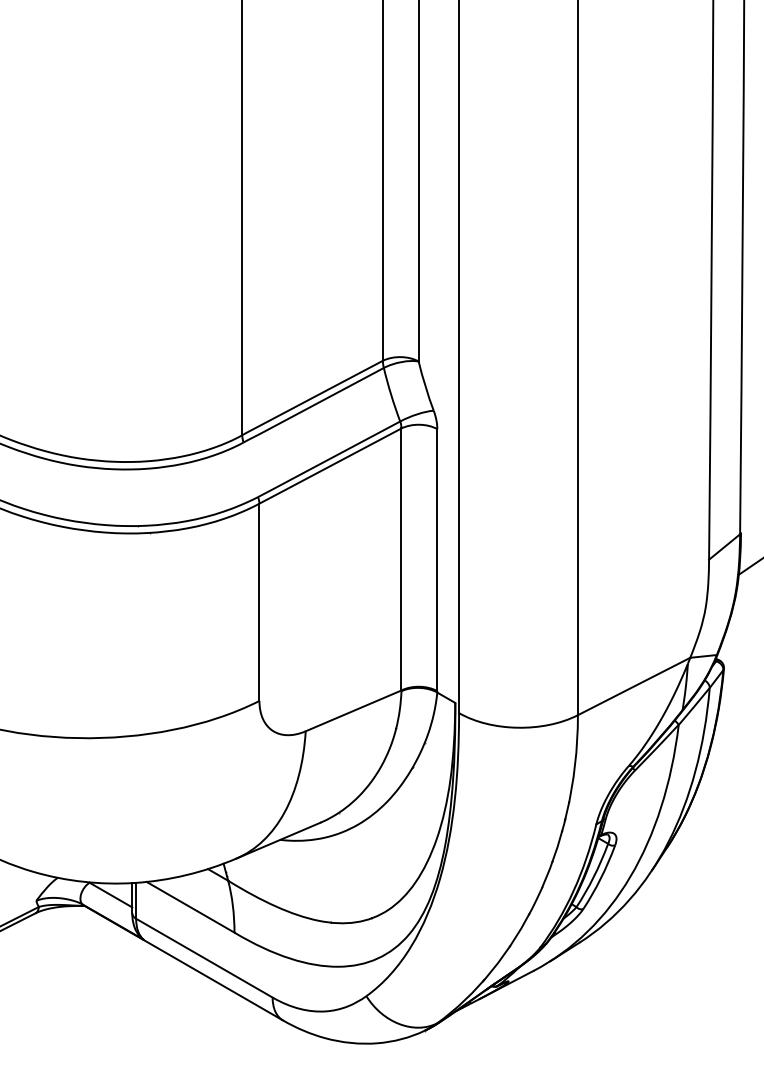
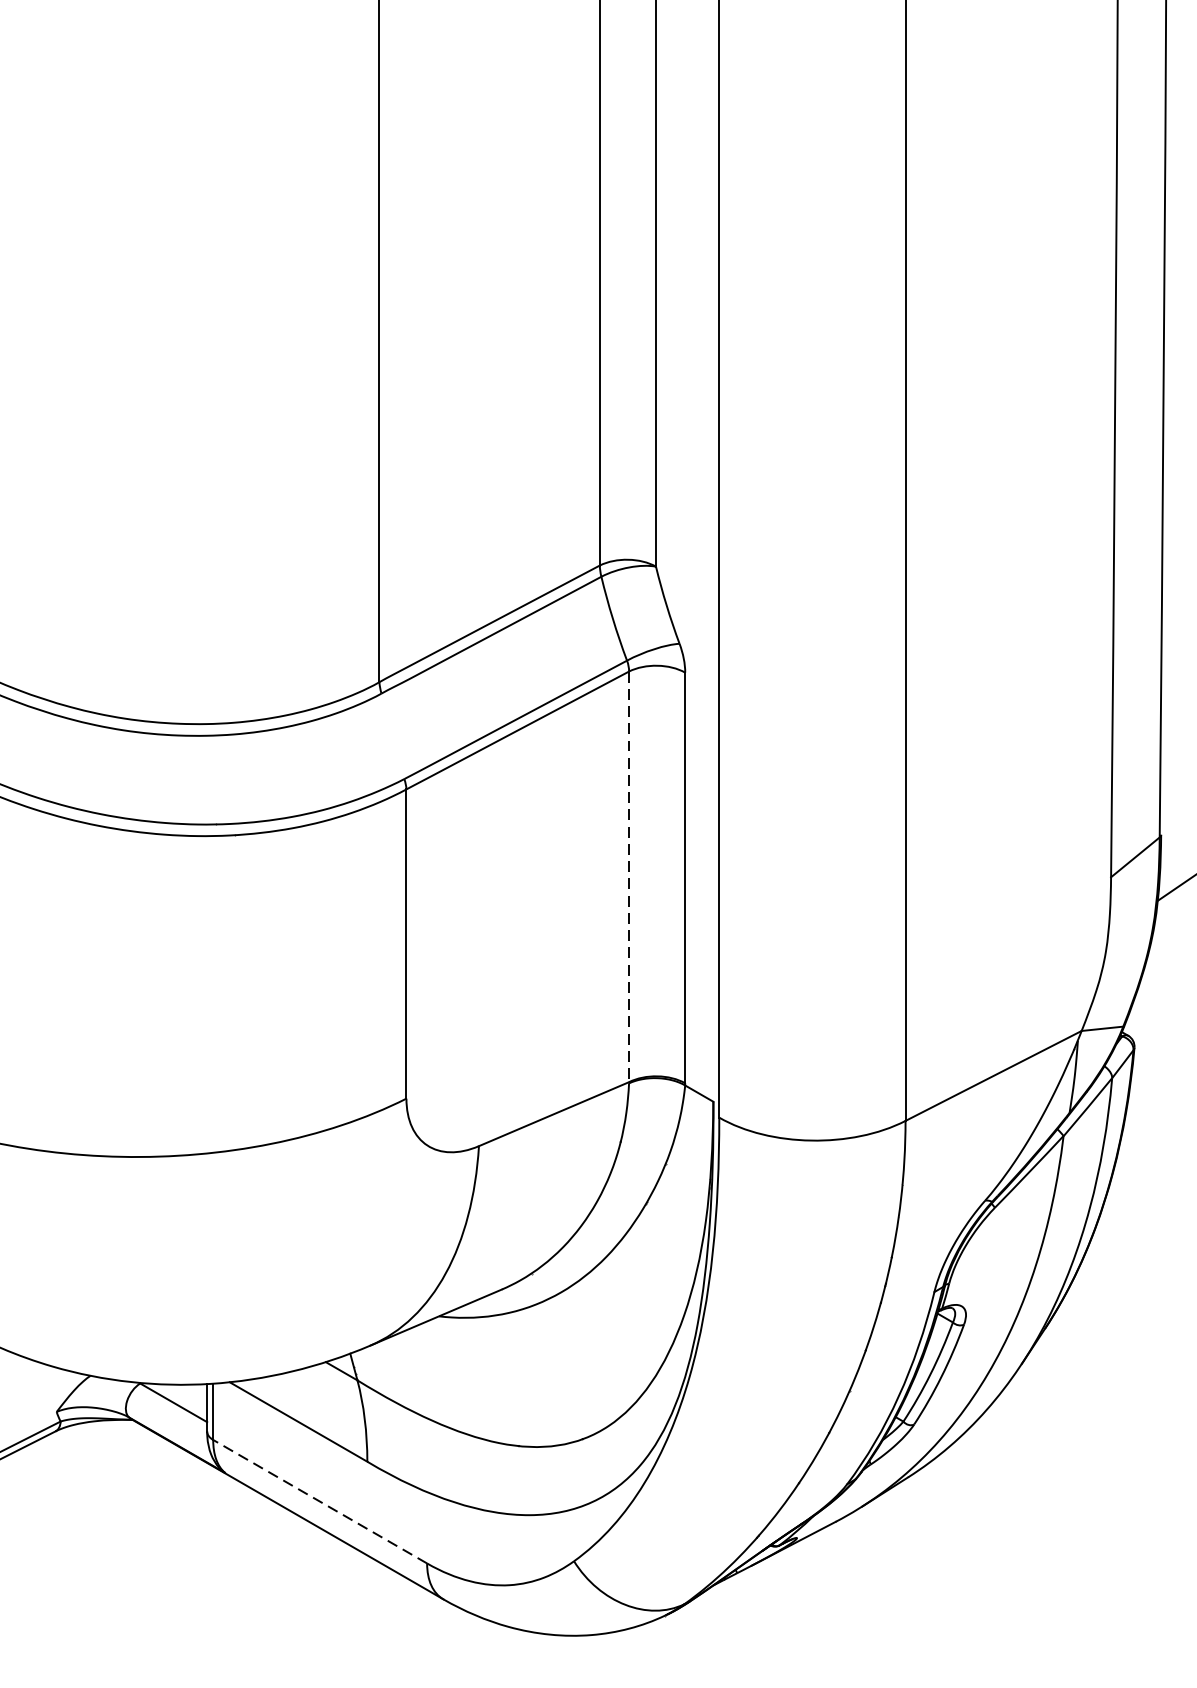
line: (401, 559) -> (629, 876), solid -> dashed
line: (204, 958) -> (320, 1502), solid -> dashed

